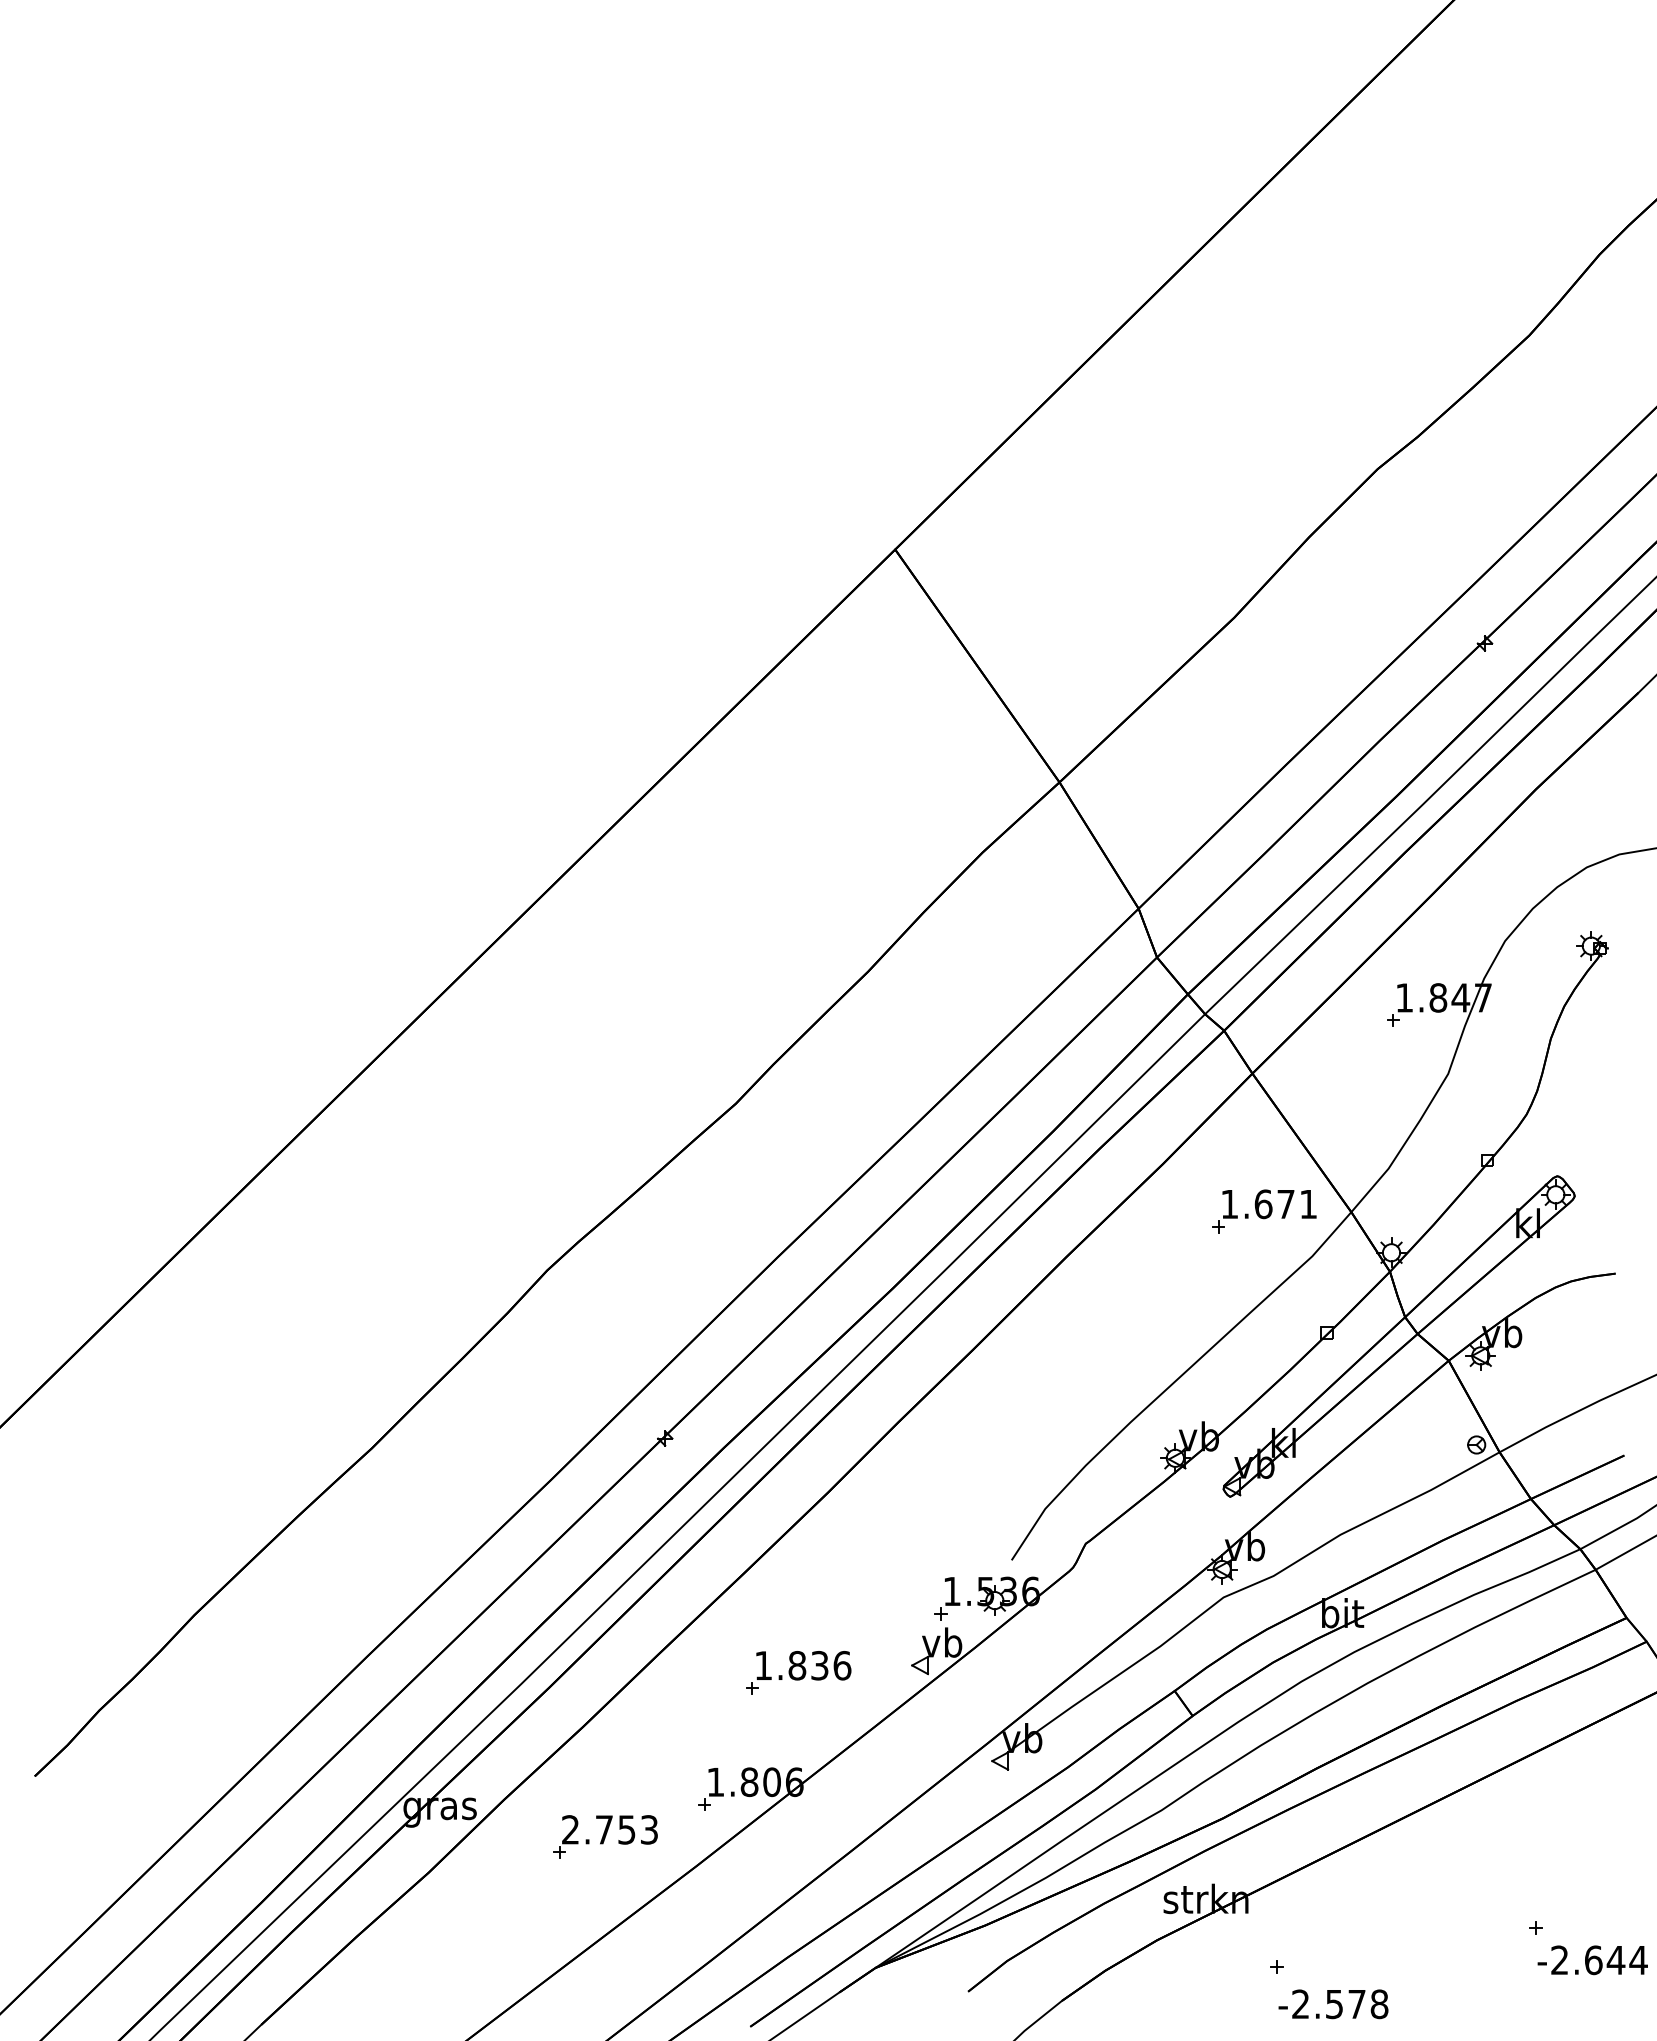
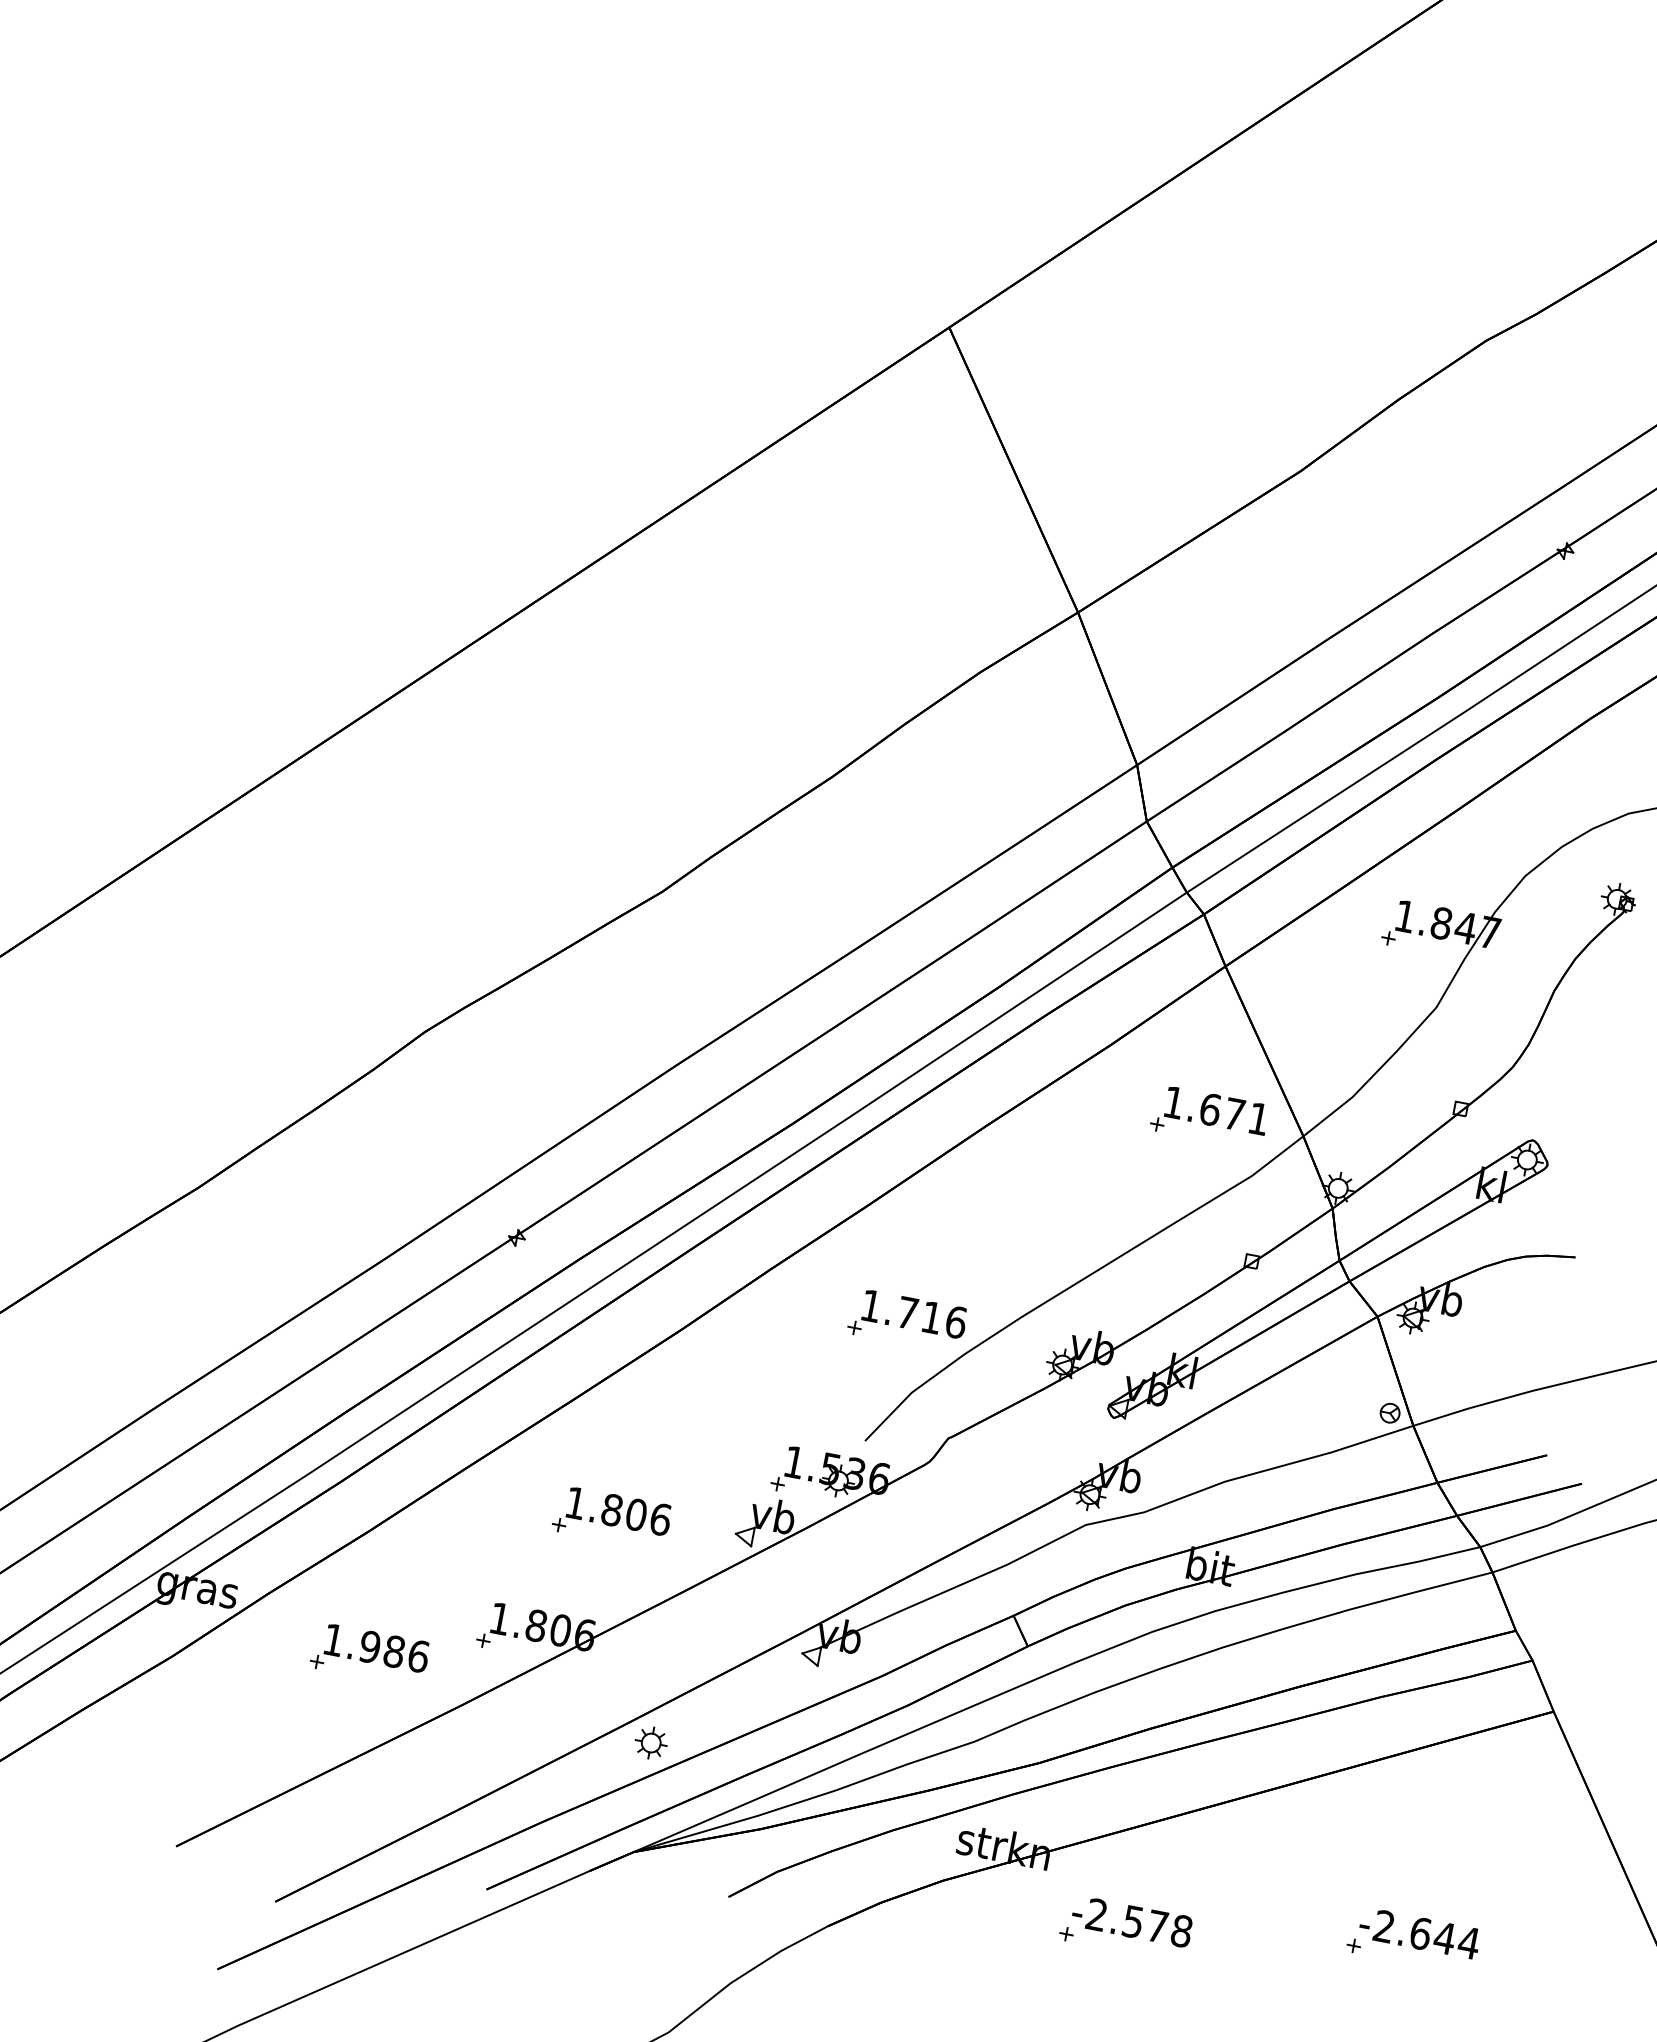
part: (1028, 1445) -> (906, 1320), added
text: (819, 1665) -> (636, 1514), 1.836 -> 1.806
text: (610, 1829) -> (376, 1647), 2.753 -> 1.986
part: (872, 1867) -> (651, 1743), added
text: (1592, 1960) -> (1419, 1933), moved
text: (1333, 2004) -> (1132, 1921), moved

